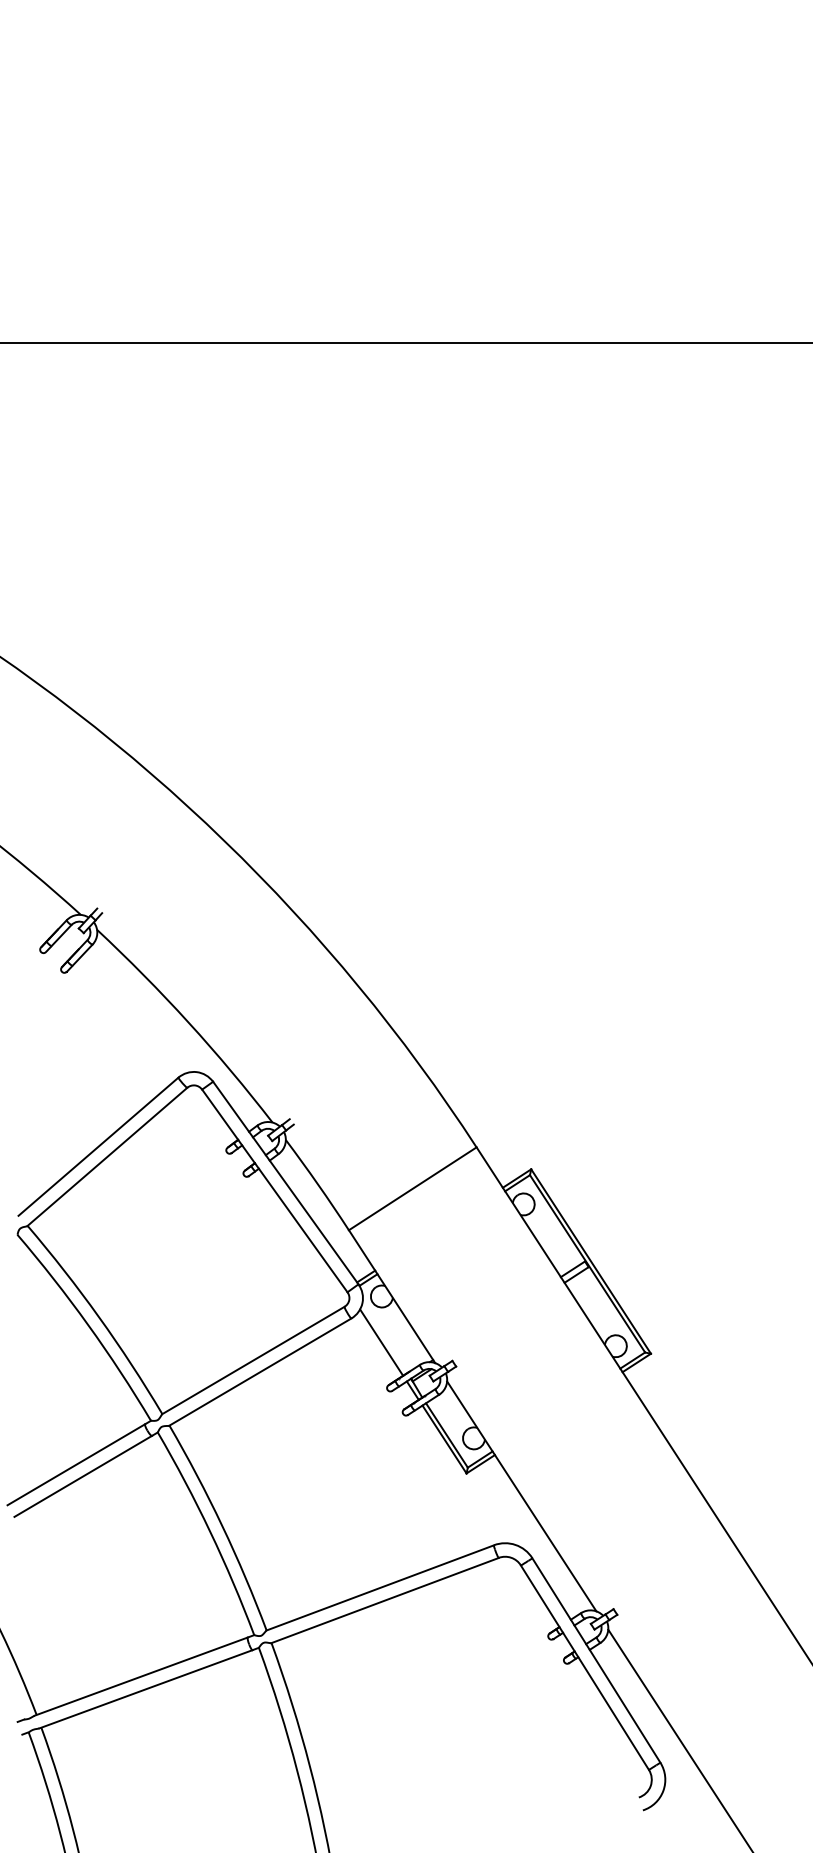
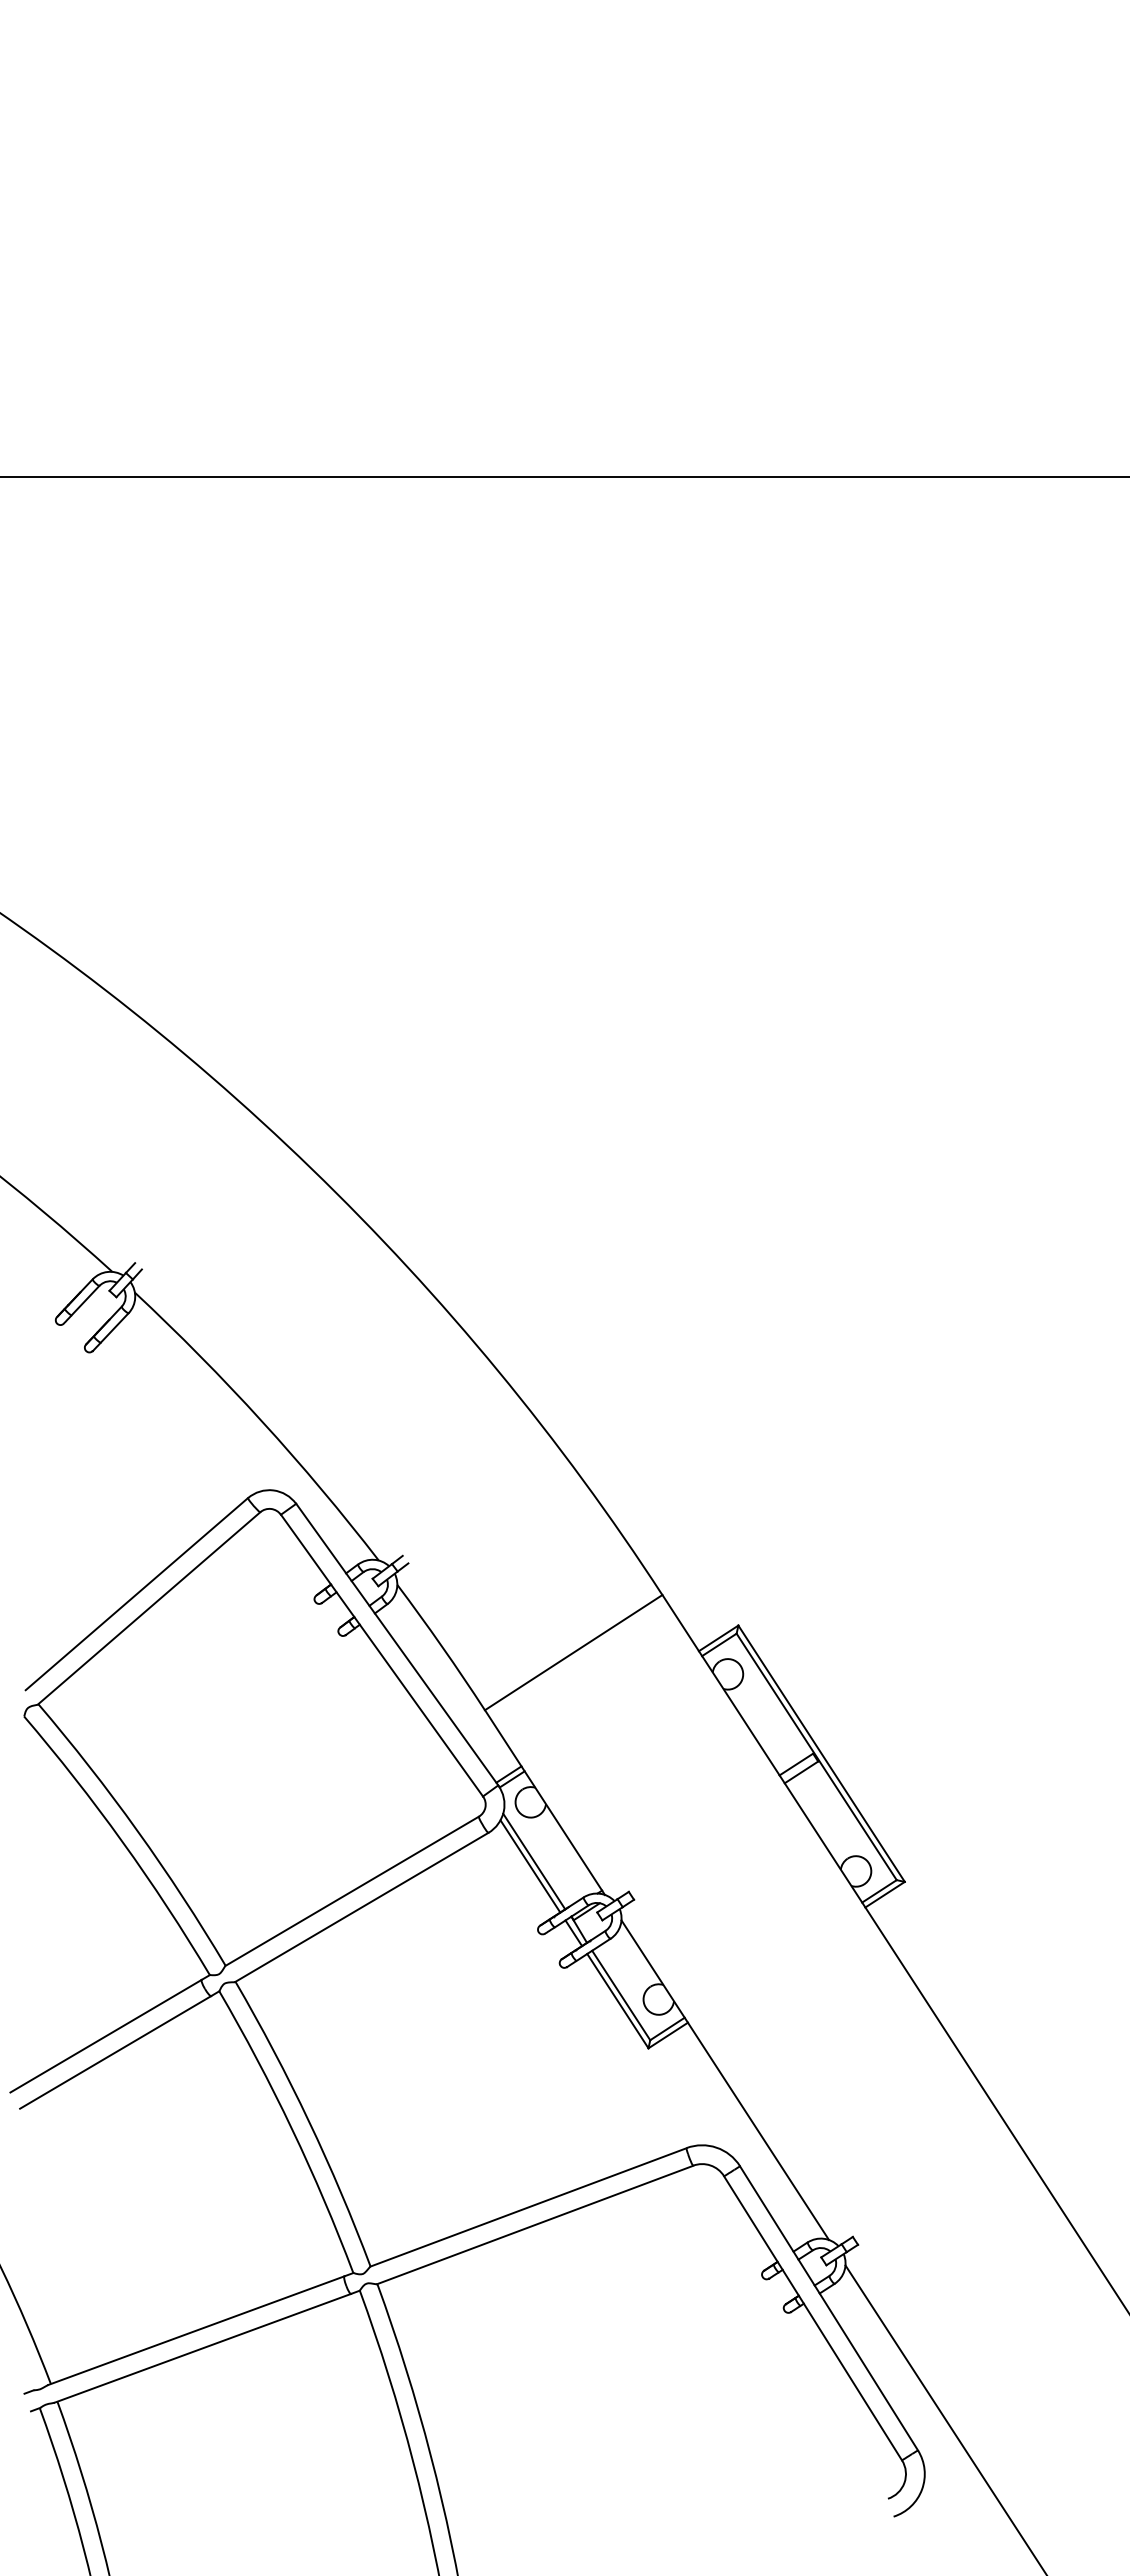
line: (384, 1339) -> (534, 1861), added

